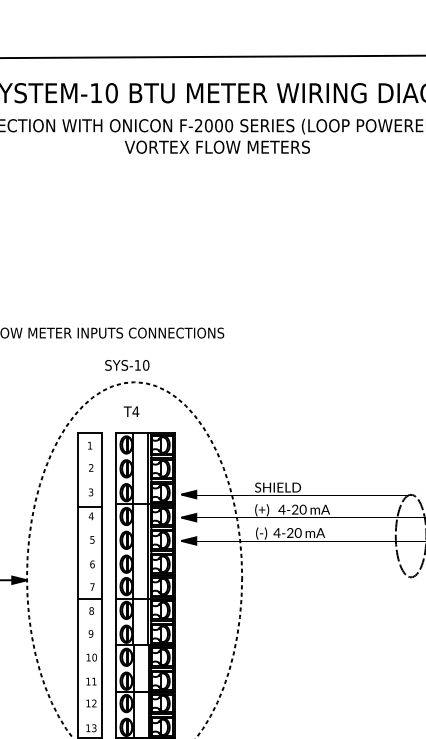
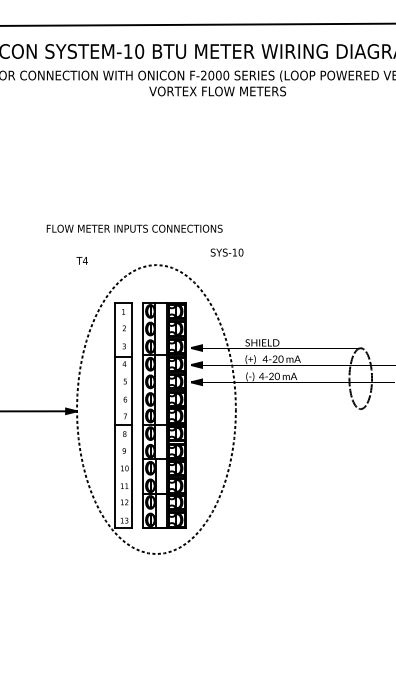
text: (126, 365) -> (226, 252), moved
text: (130, 411) -> (81, 260), moved

